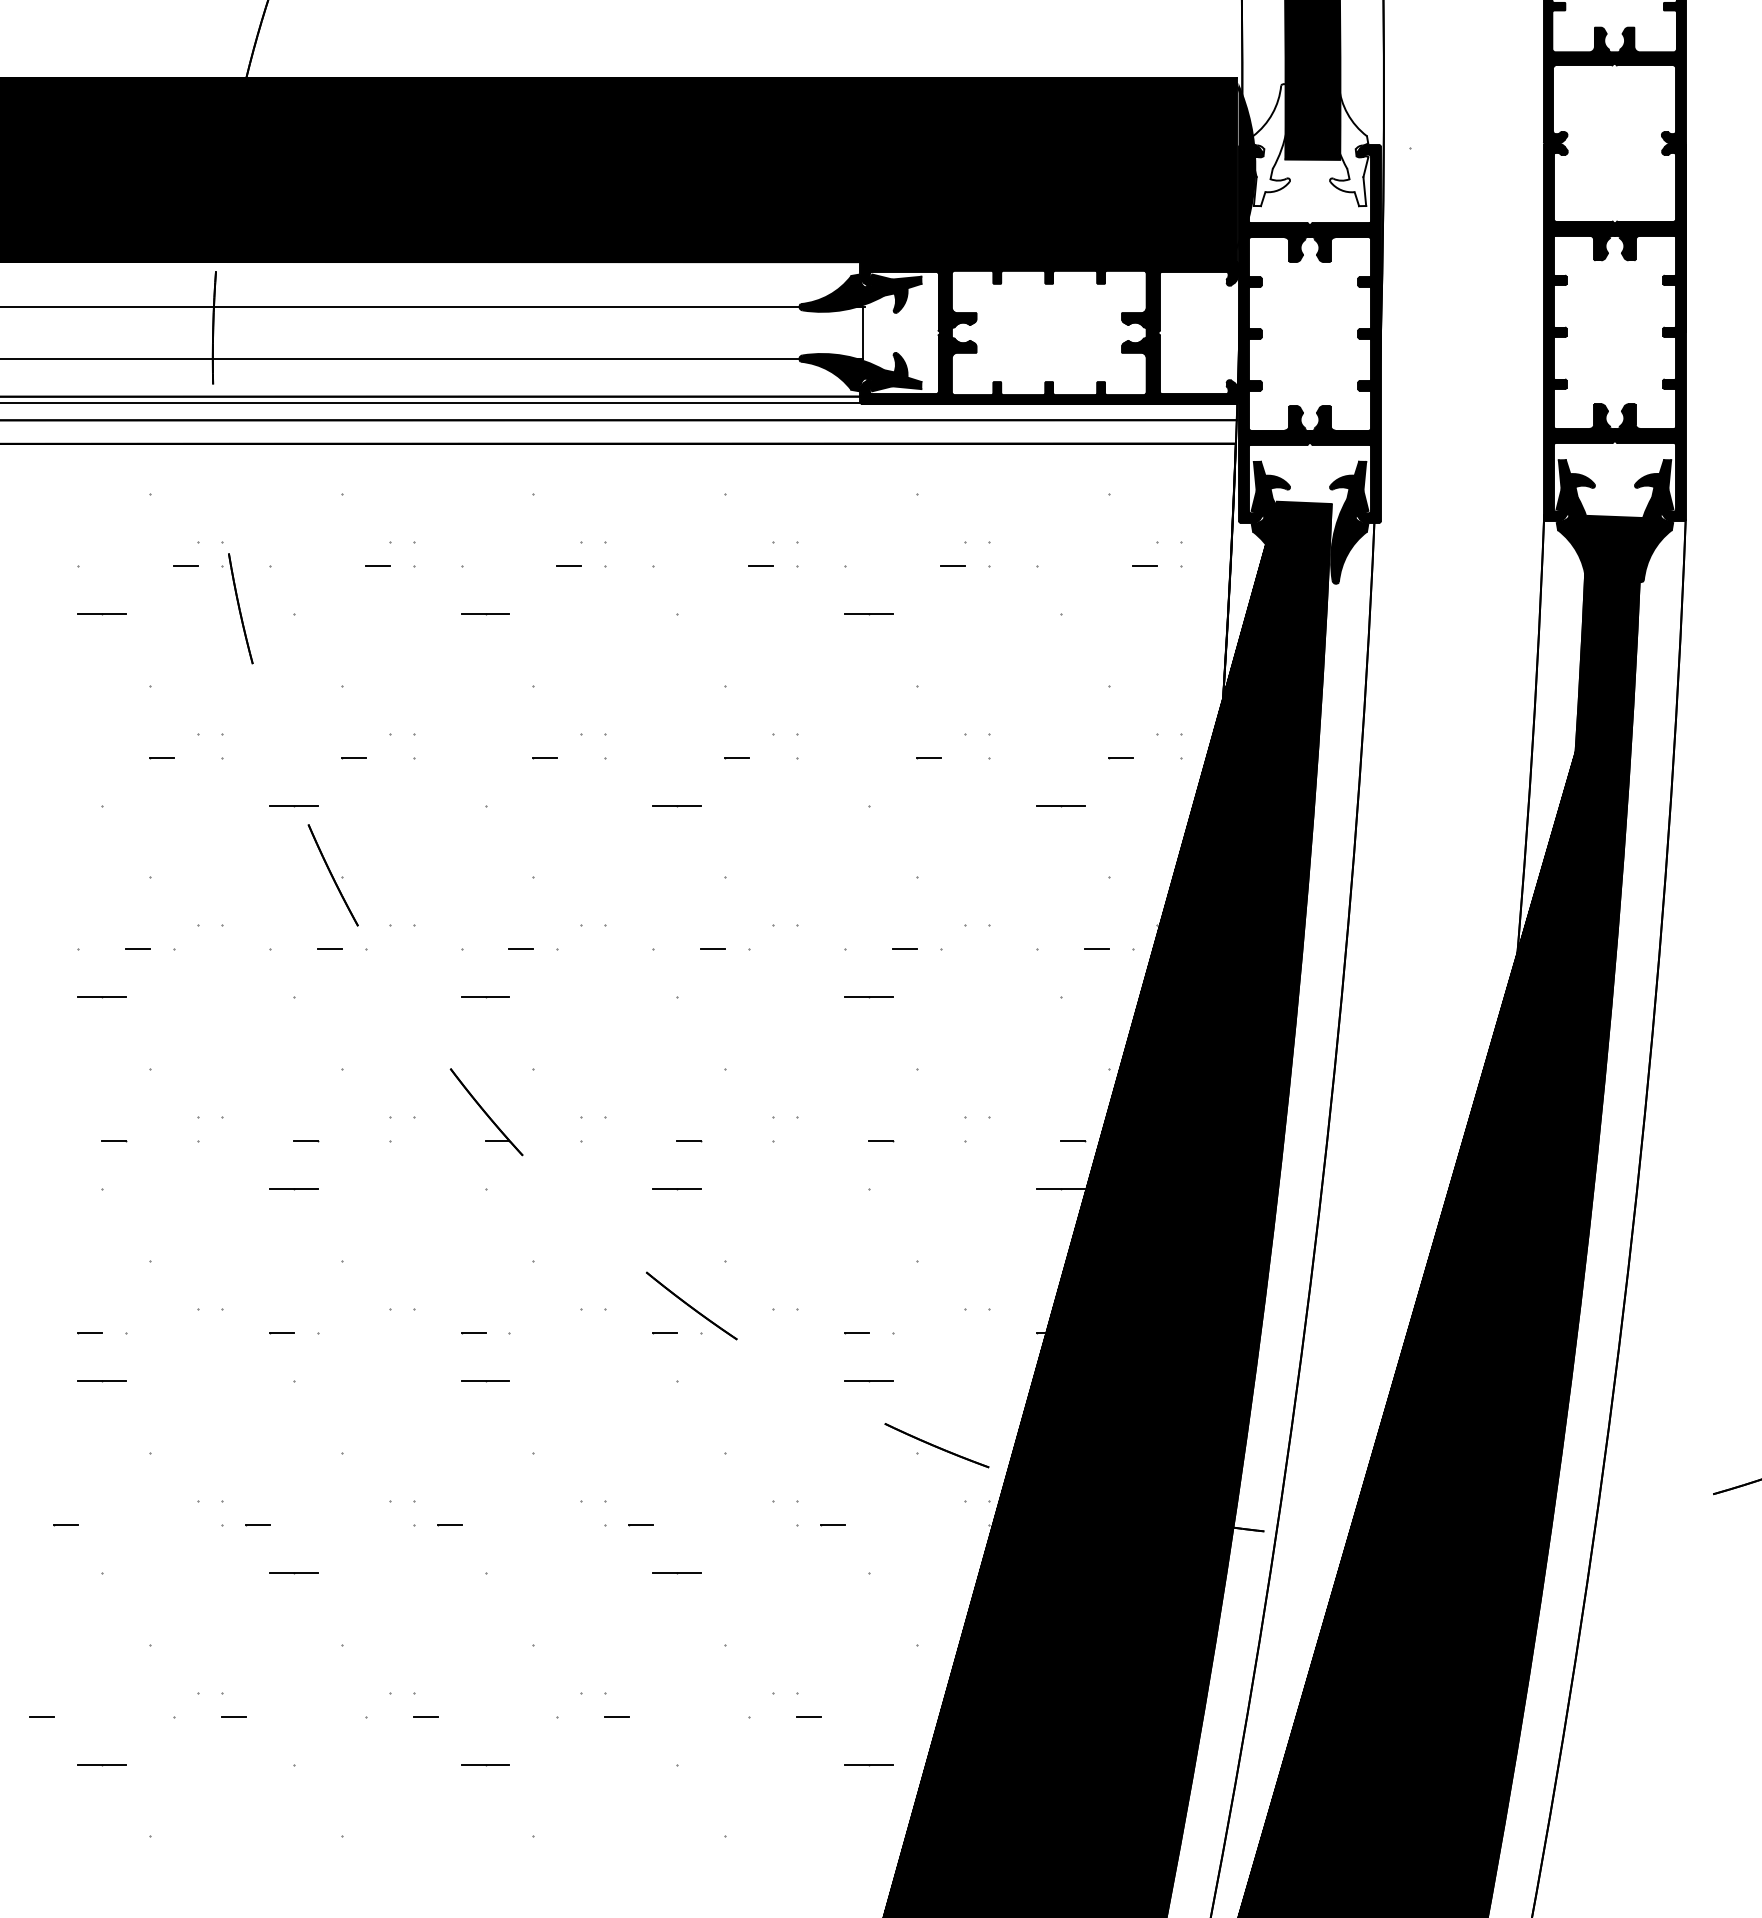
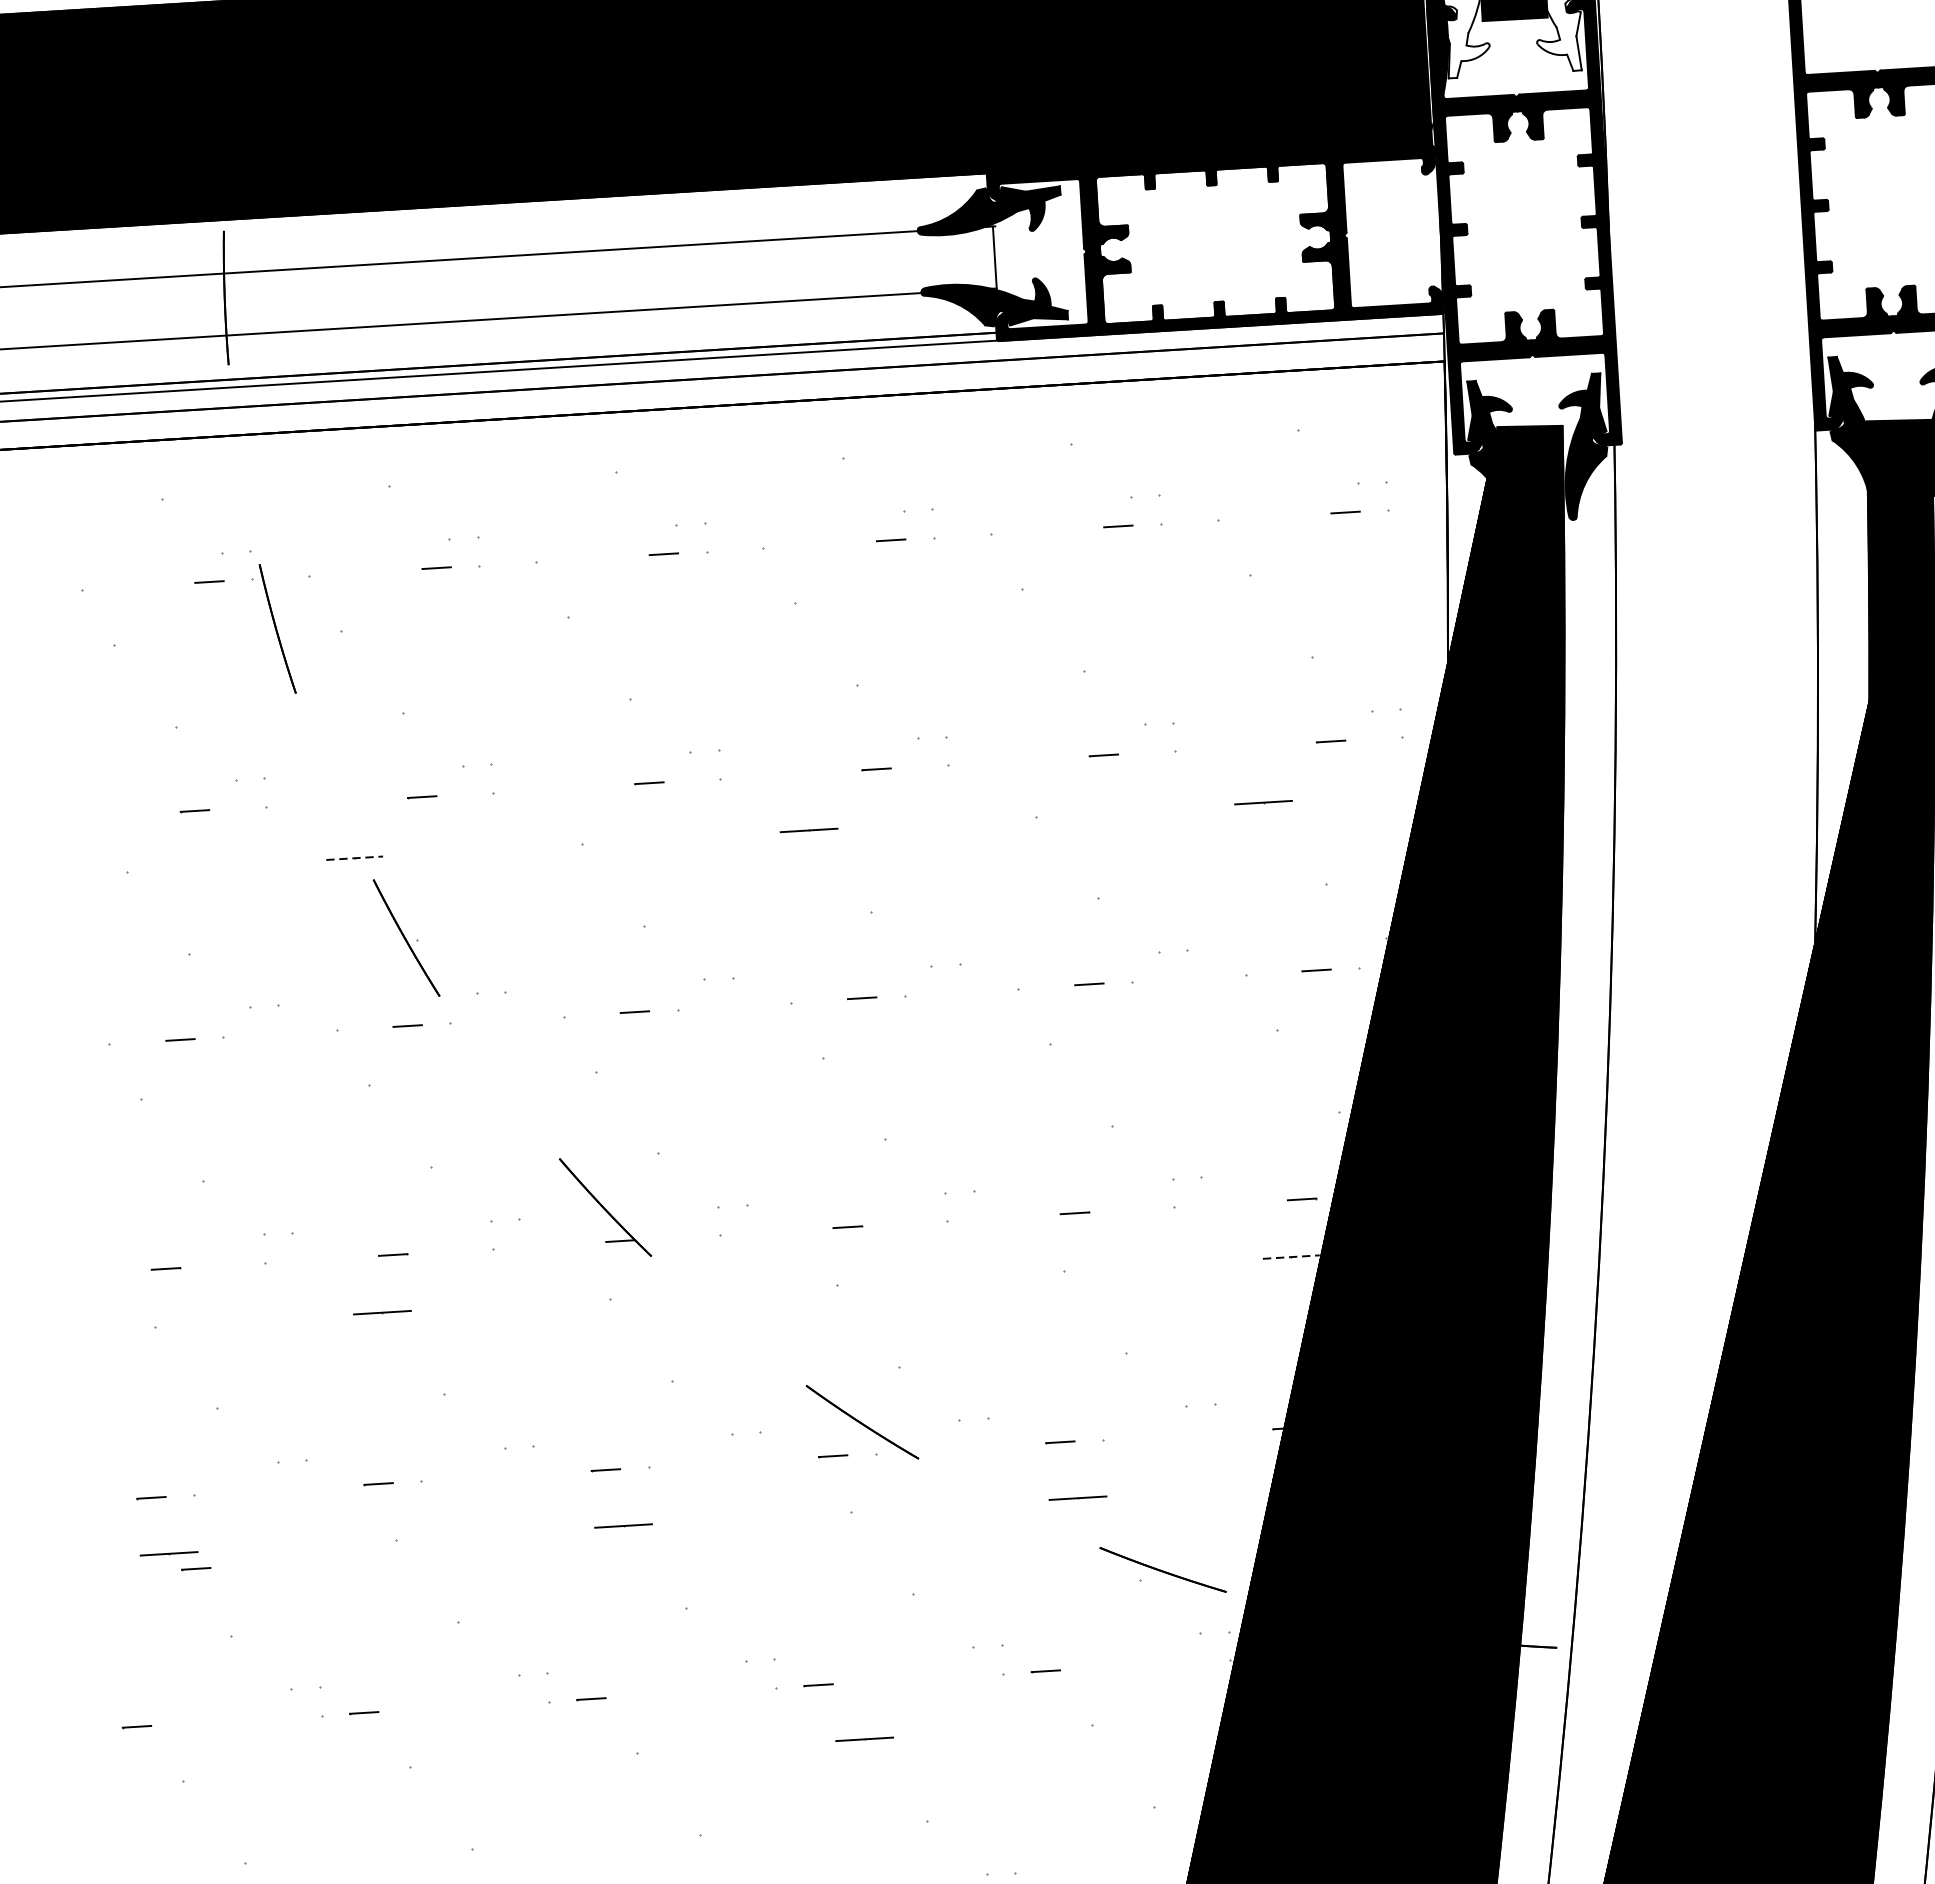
line: (101, 613) -> (113, 644), removed
line: (485, 613) -> (567, 616), removed
line: (869, 613) -> (1022, 589), removed
line: (293, 805) -> (354, 858), solid -> dashed
line: (101, 997) -> (140, 1099), removed
line: (485, 997) -> (595, 1071), removed
line: (869, 997) -> (1050, 1043), removed
line: (677, 1189) -> (837, 1285), removed
line: (1060, 1189) -> (1290, 1257), solid -> dashed
line: (123, 1395) -> (195, 1569), added
line: (293, 1572) -> (409, 1766), removed

